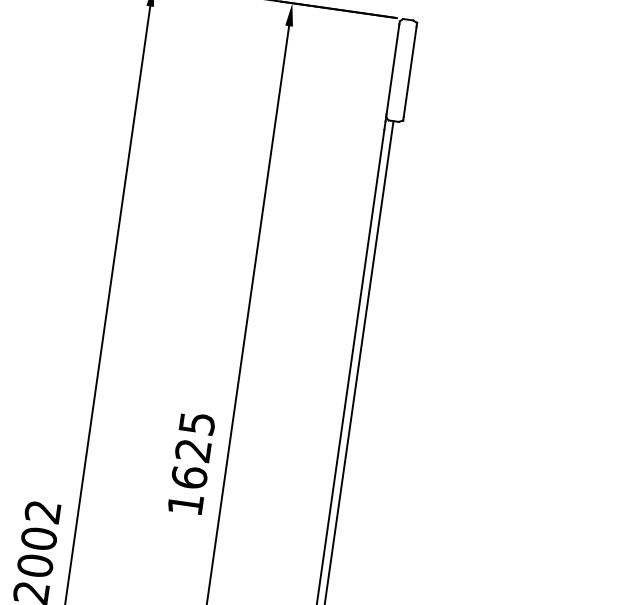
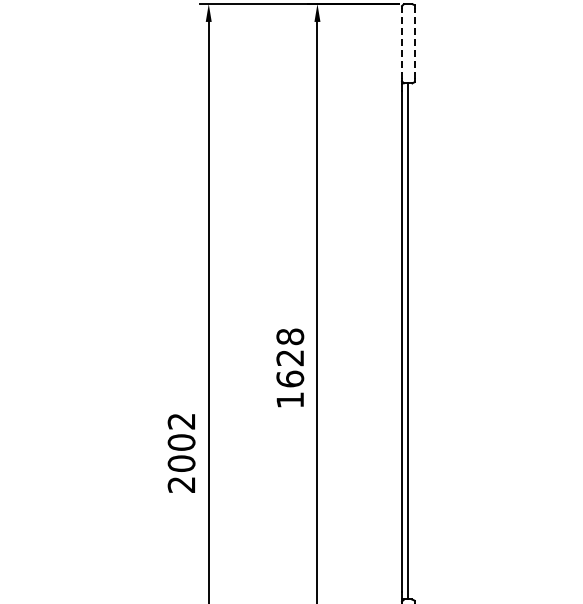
line: (392, 68) -> (401, 43), solid -> dashed
line: (410, 71) -> (415, 43), solid -> dashed
text: (197, 423) -> (290, 336), 1625 -> 1628

